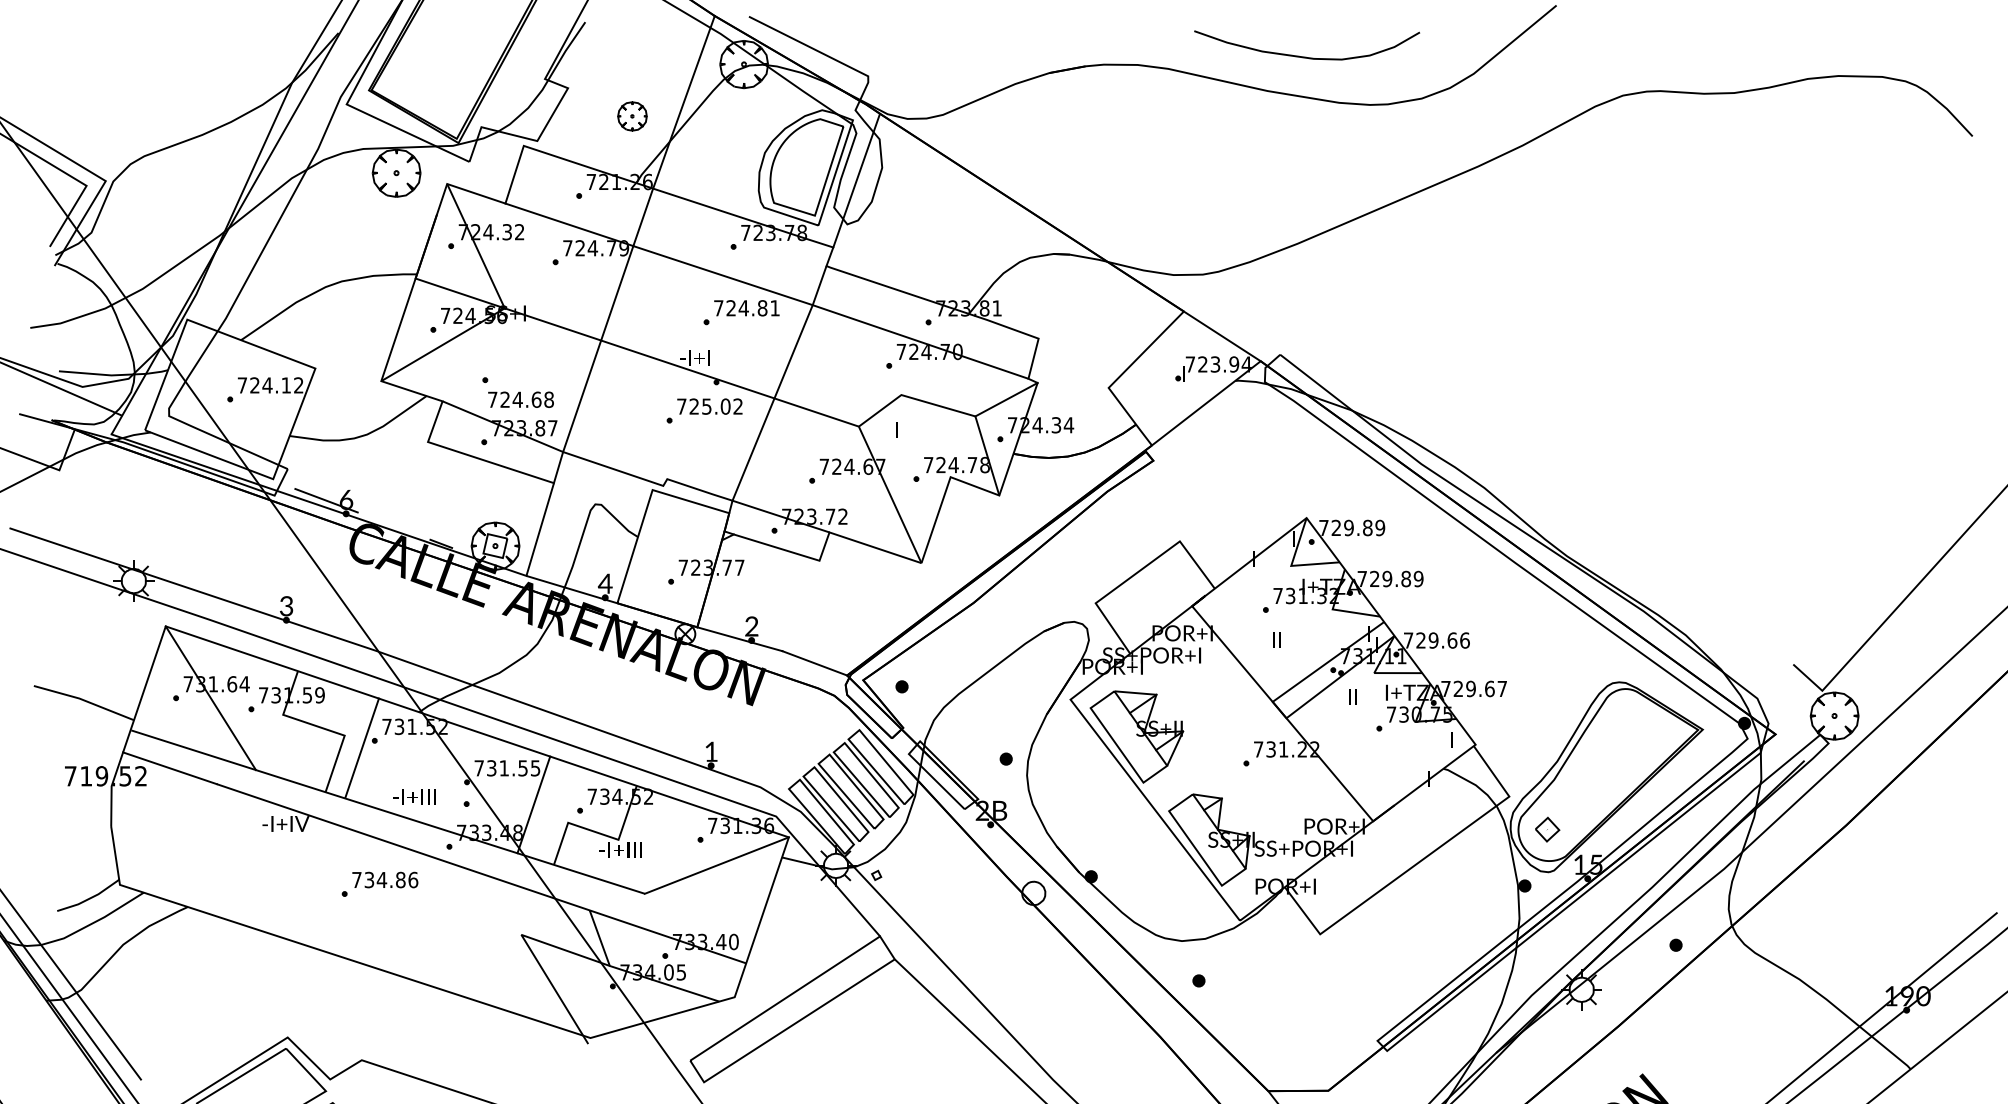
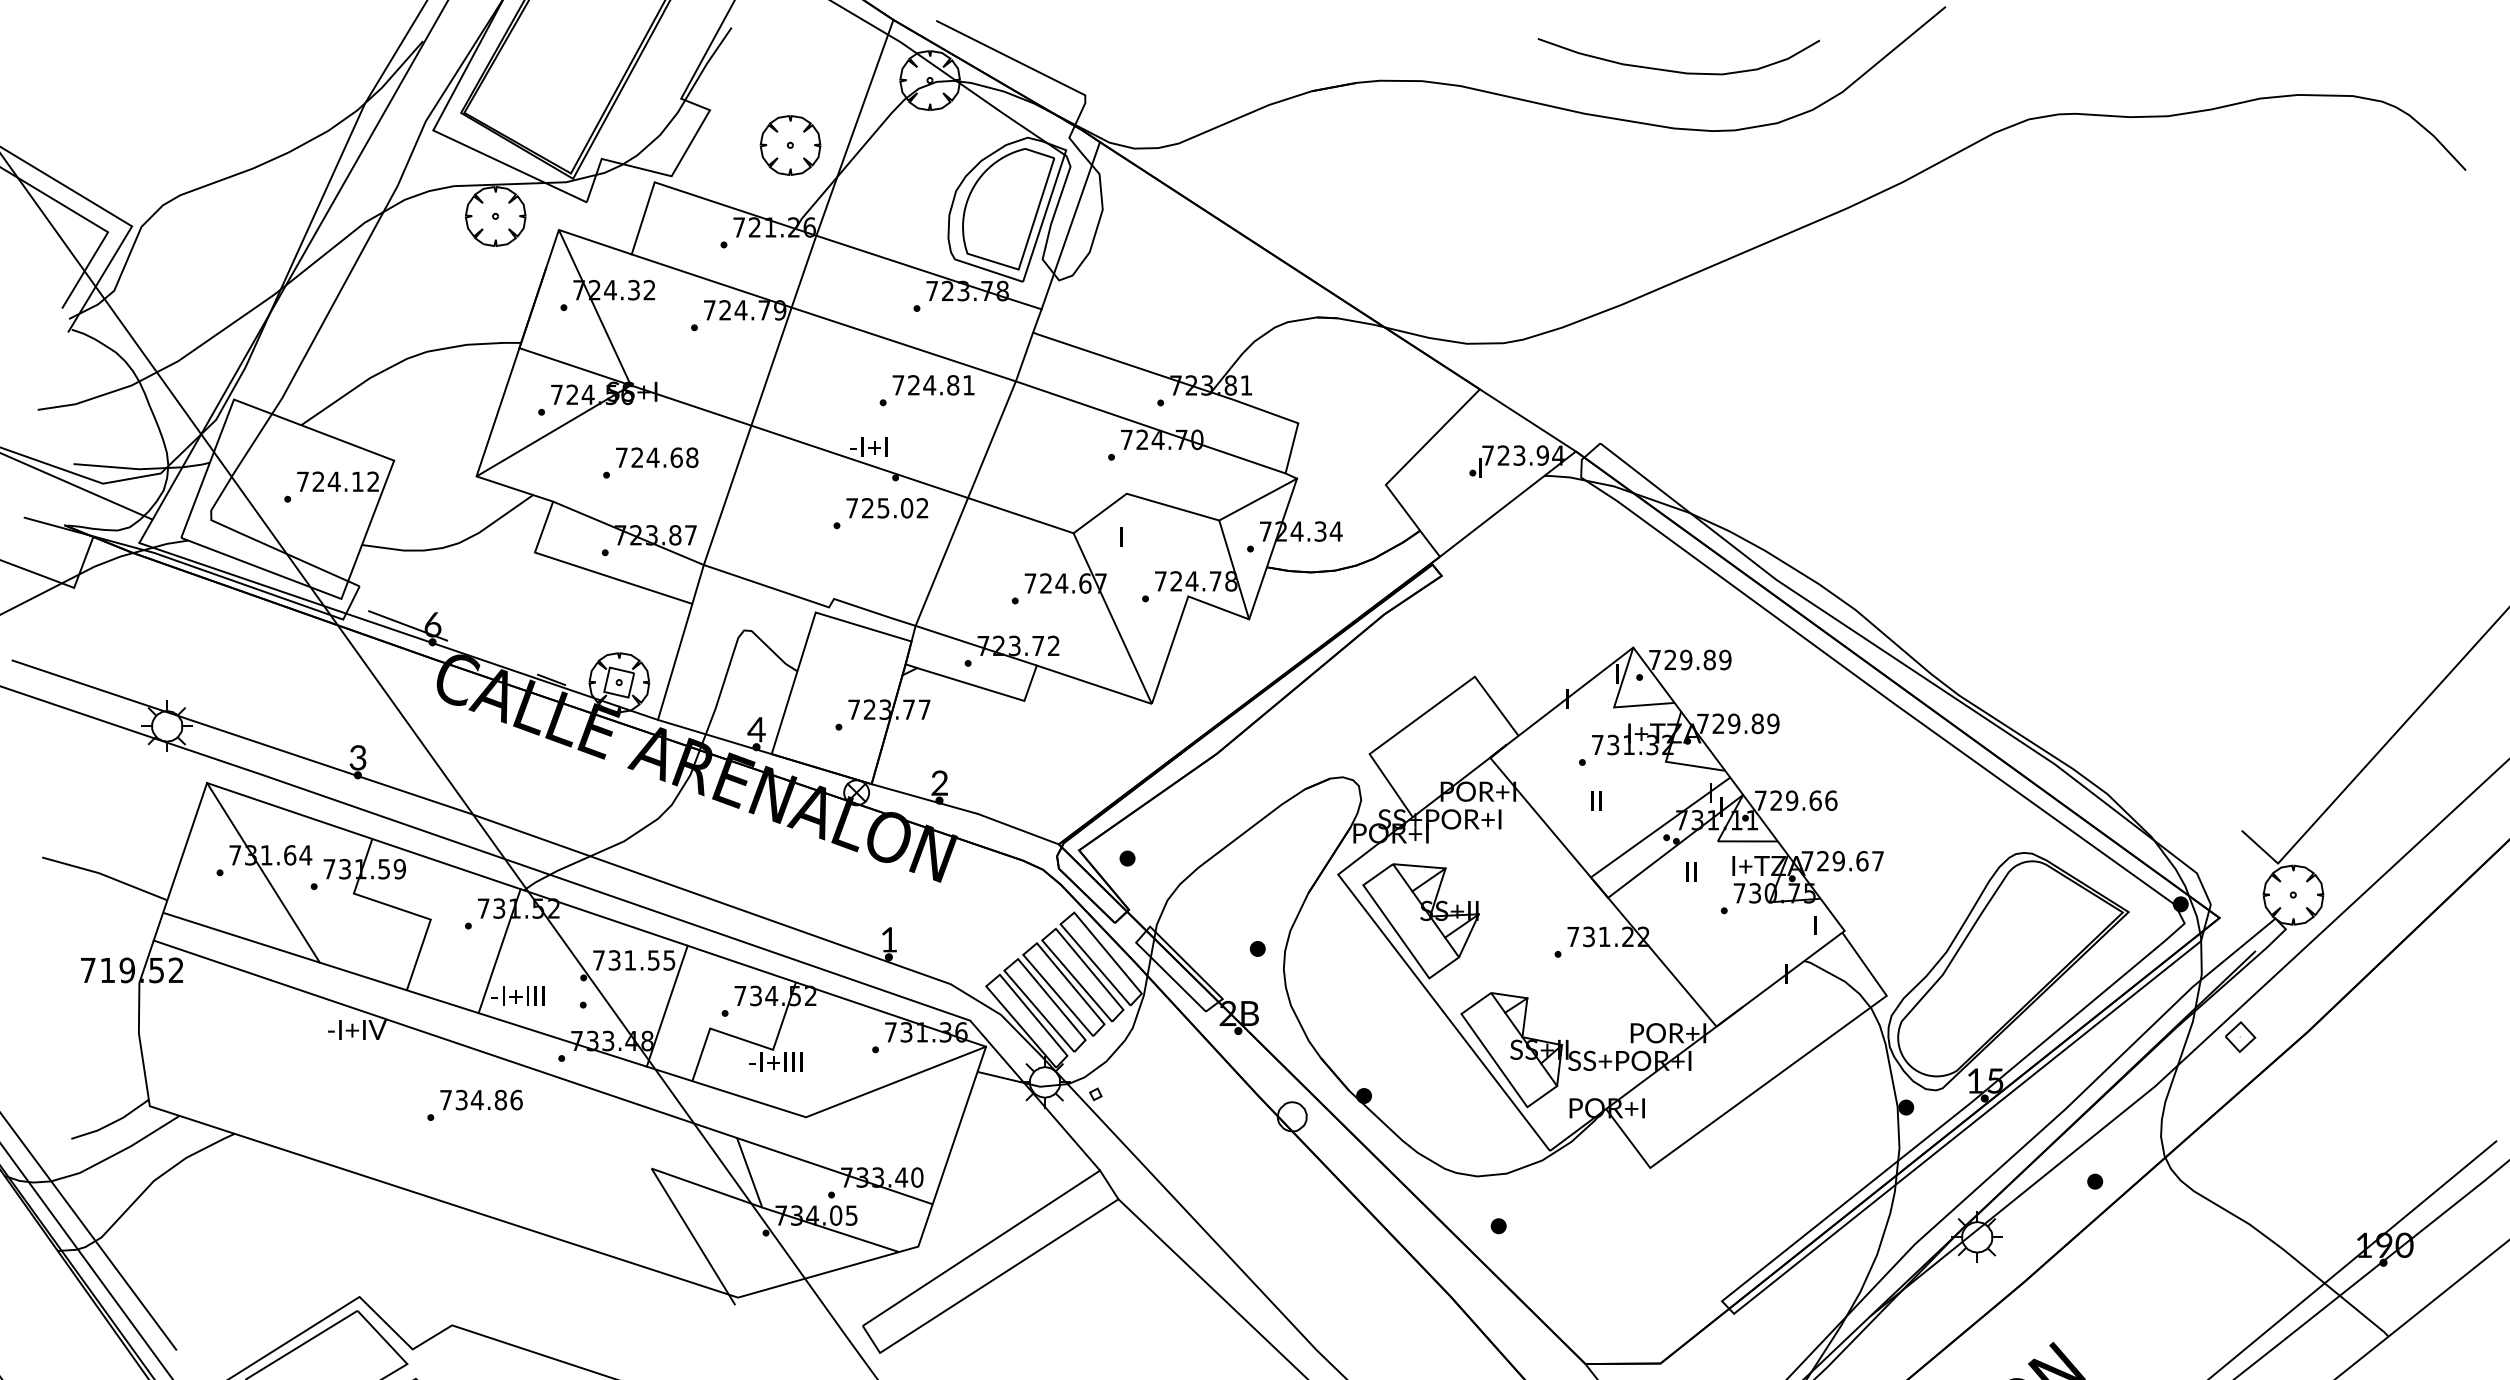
curve: (1304, 56) -> (1675, 70), moved
part: (632, 116) -> (790, 145), size x1.67
text: (521, 399) -> (657, 457), moved
line: (362, 748) -> (499, 951), moved
part: (1547, 829) -> (2240, 1036), moved

